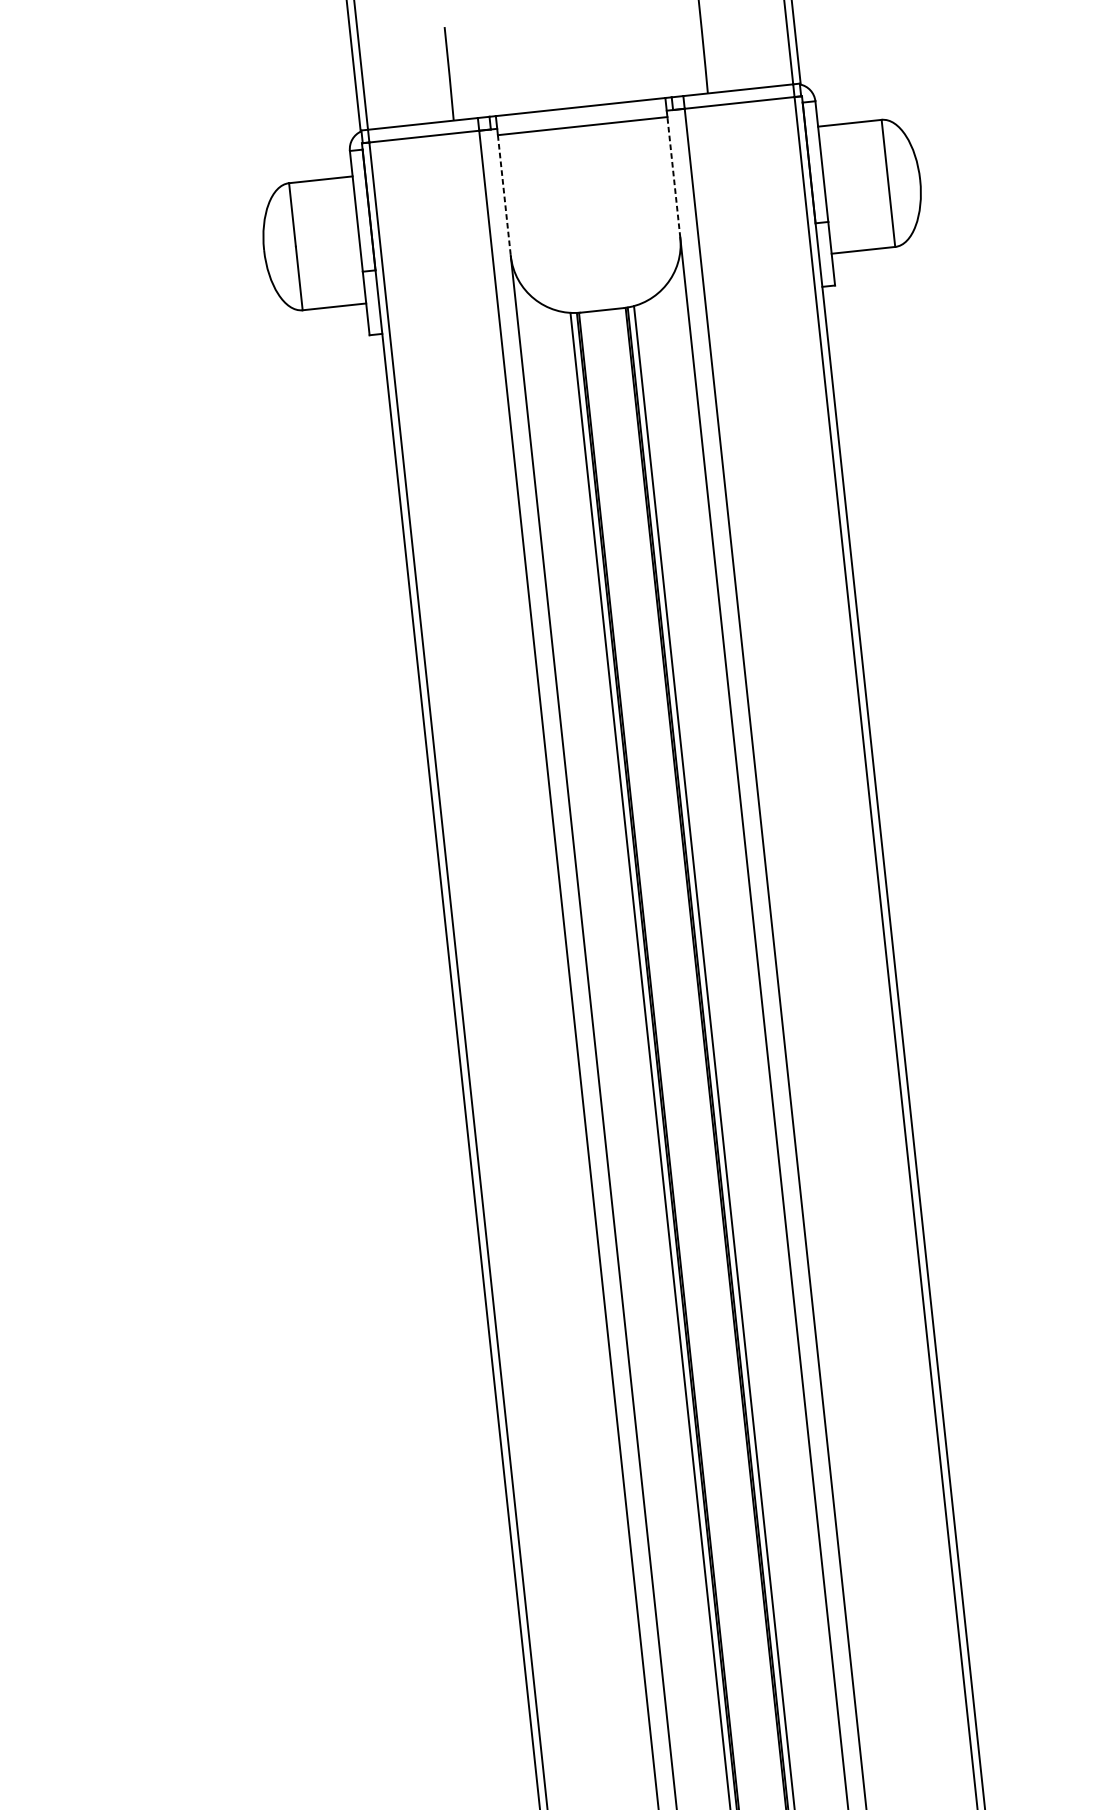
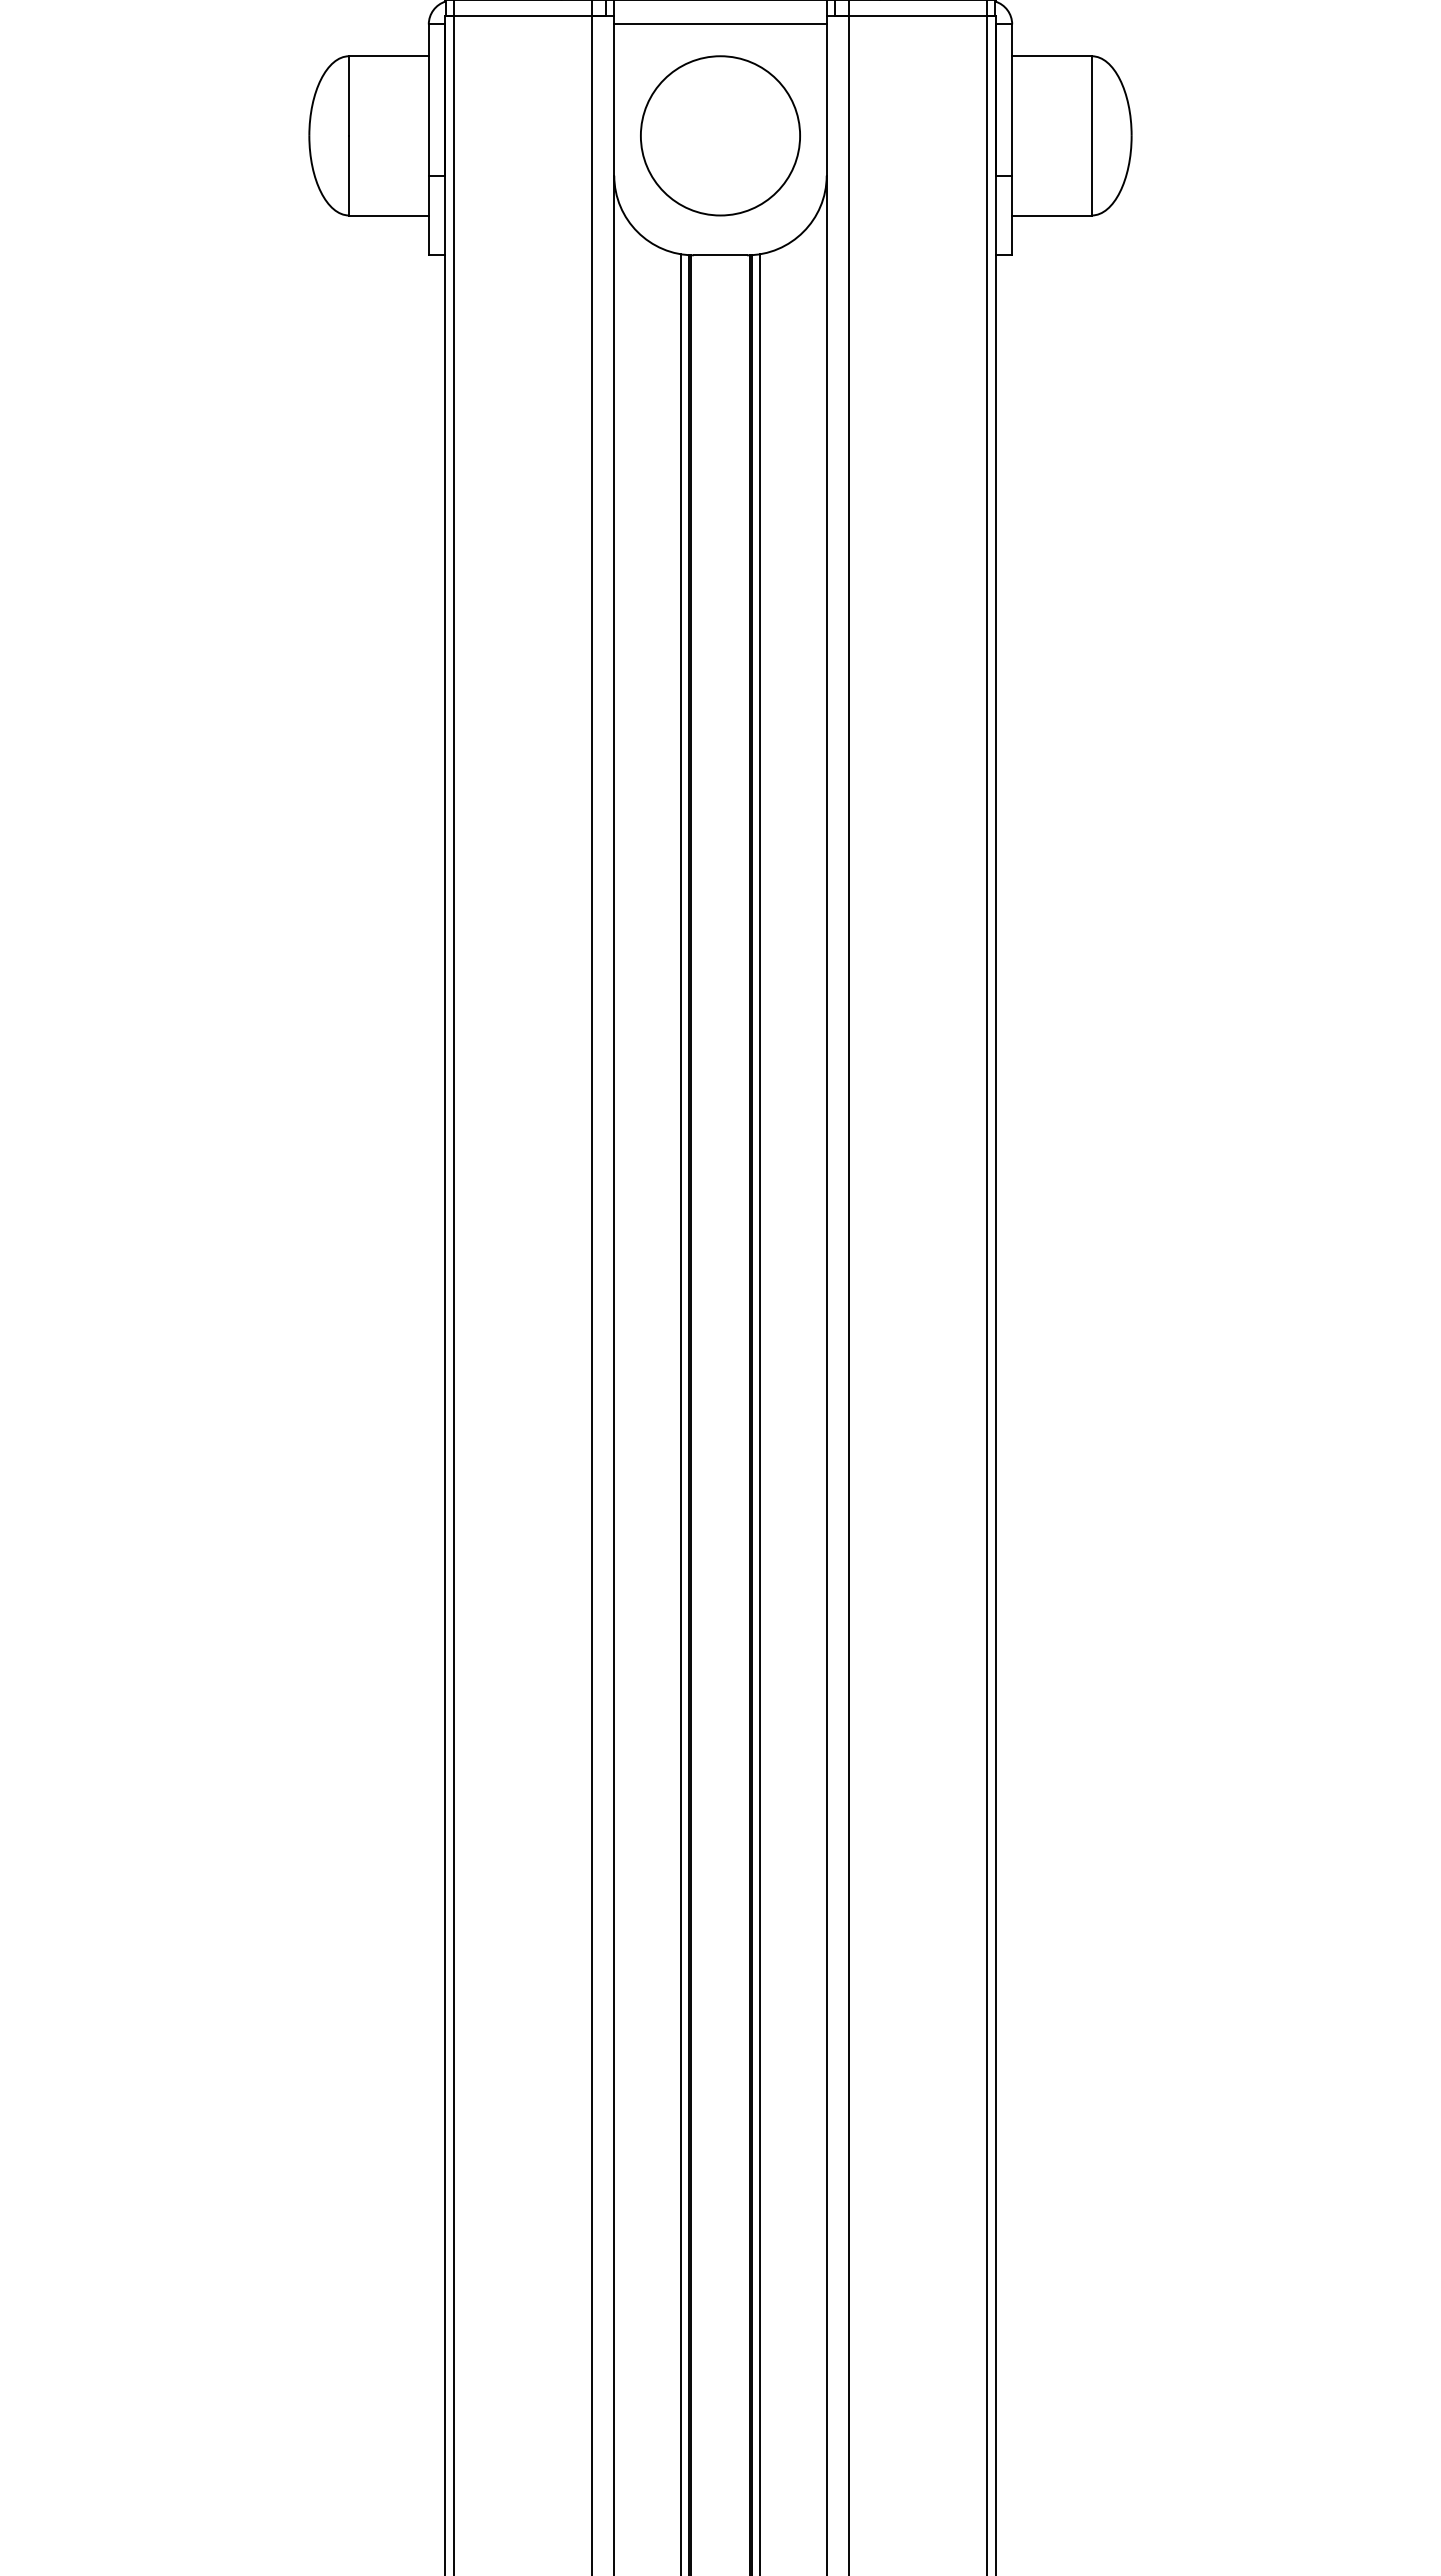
line: (673, 177) -> (826, 100), dashed -> solid
line: (504, 195) -> (614, 100), dashed -> solid
circle: (592, 214) -> (720, 135), added

